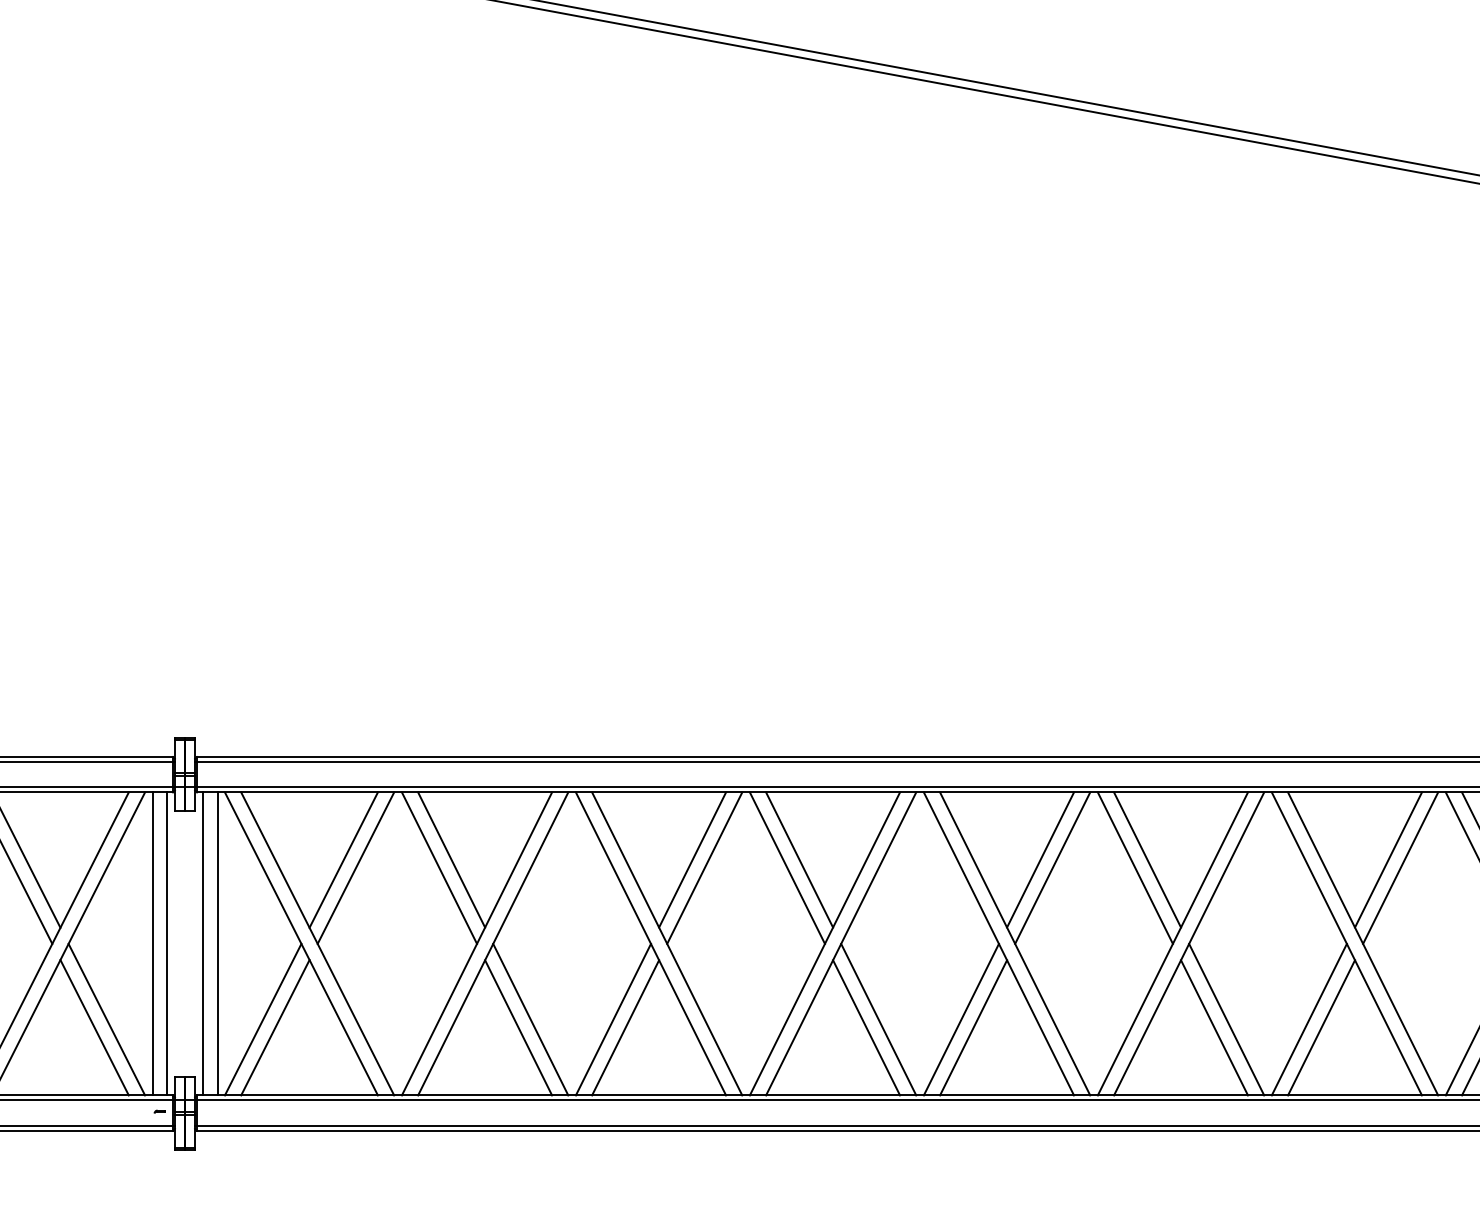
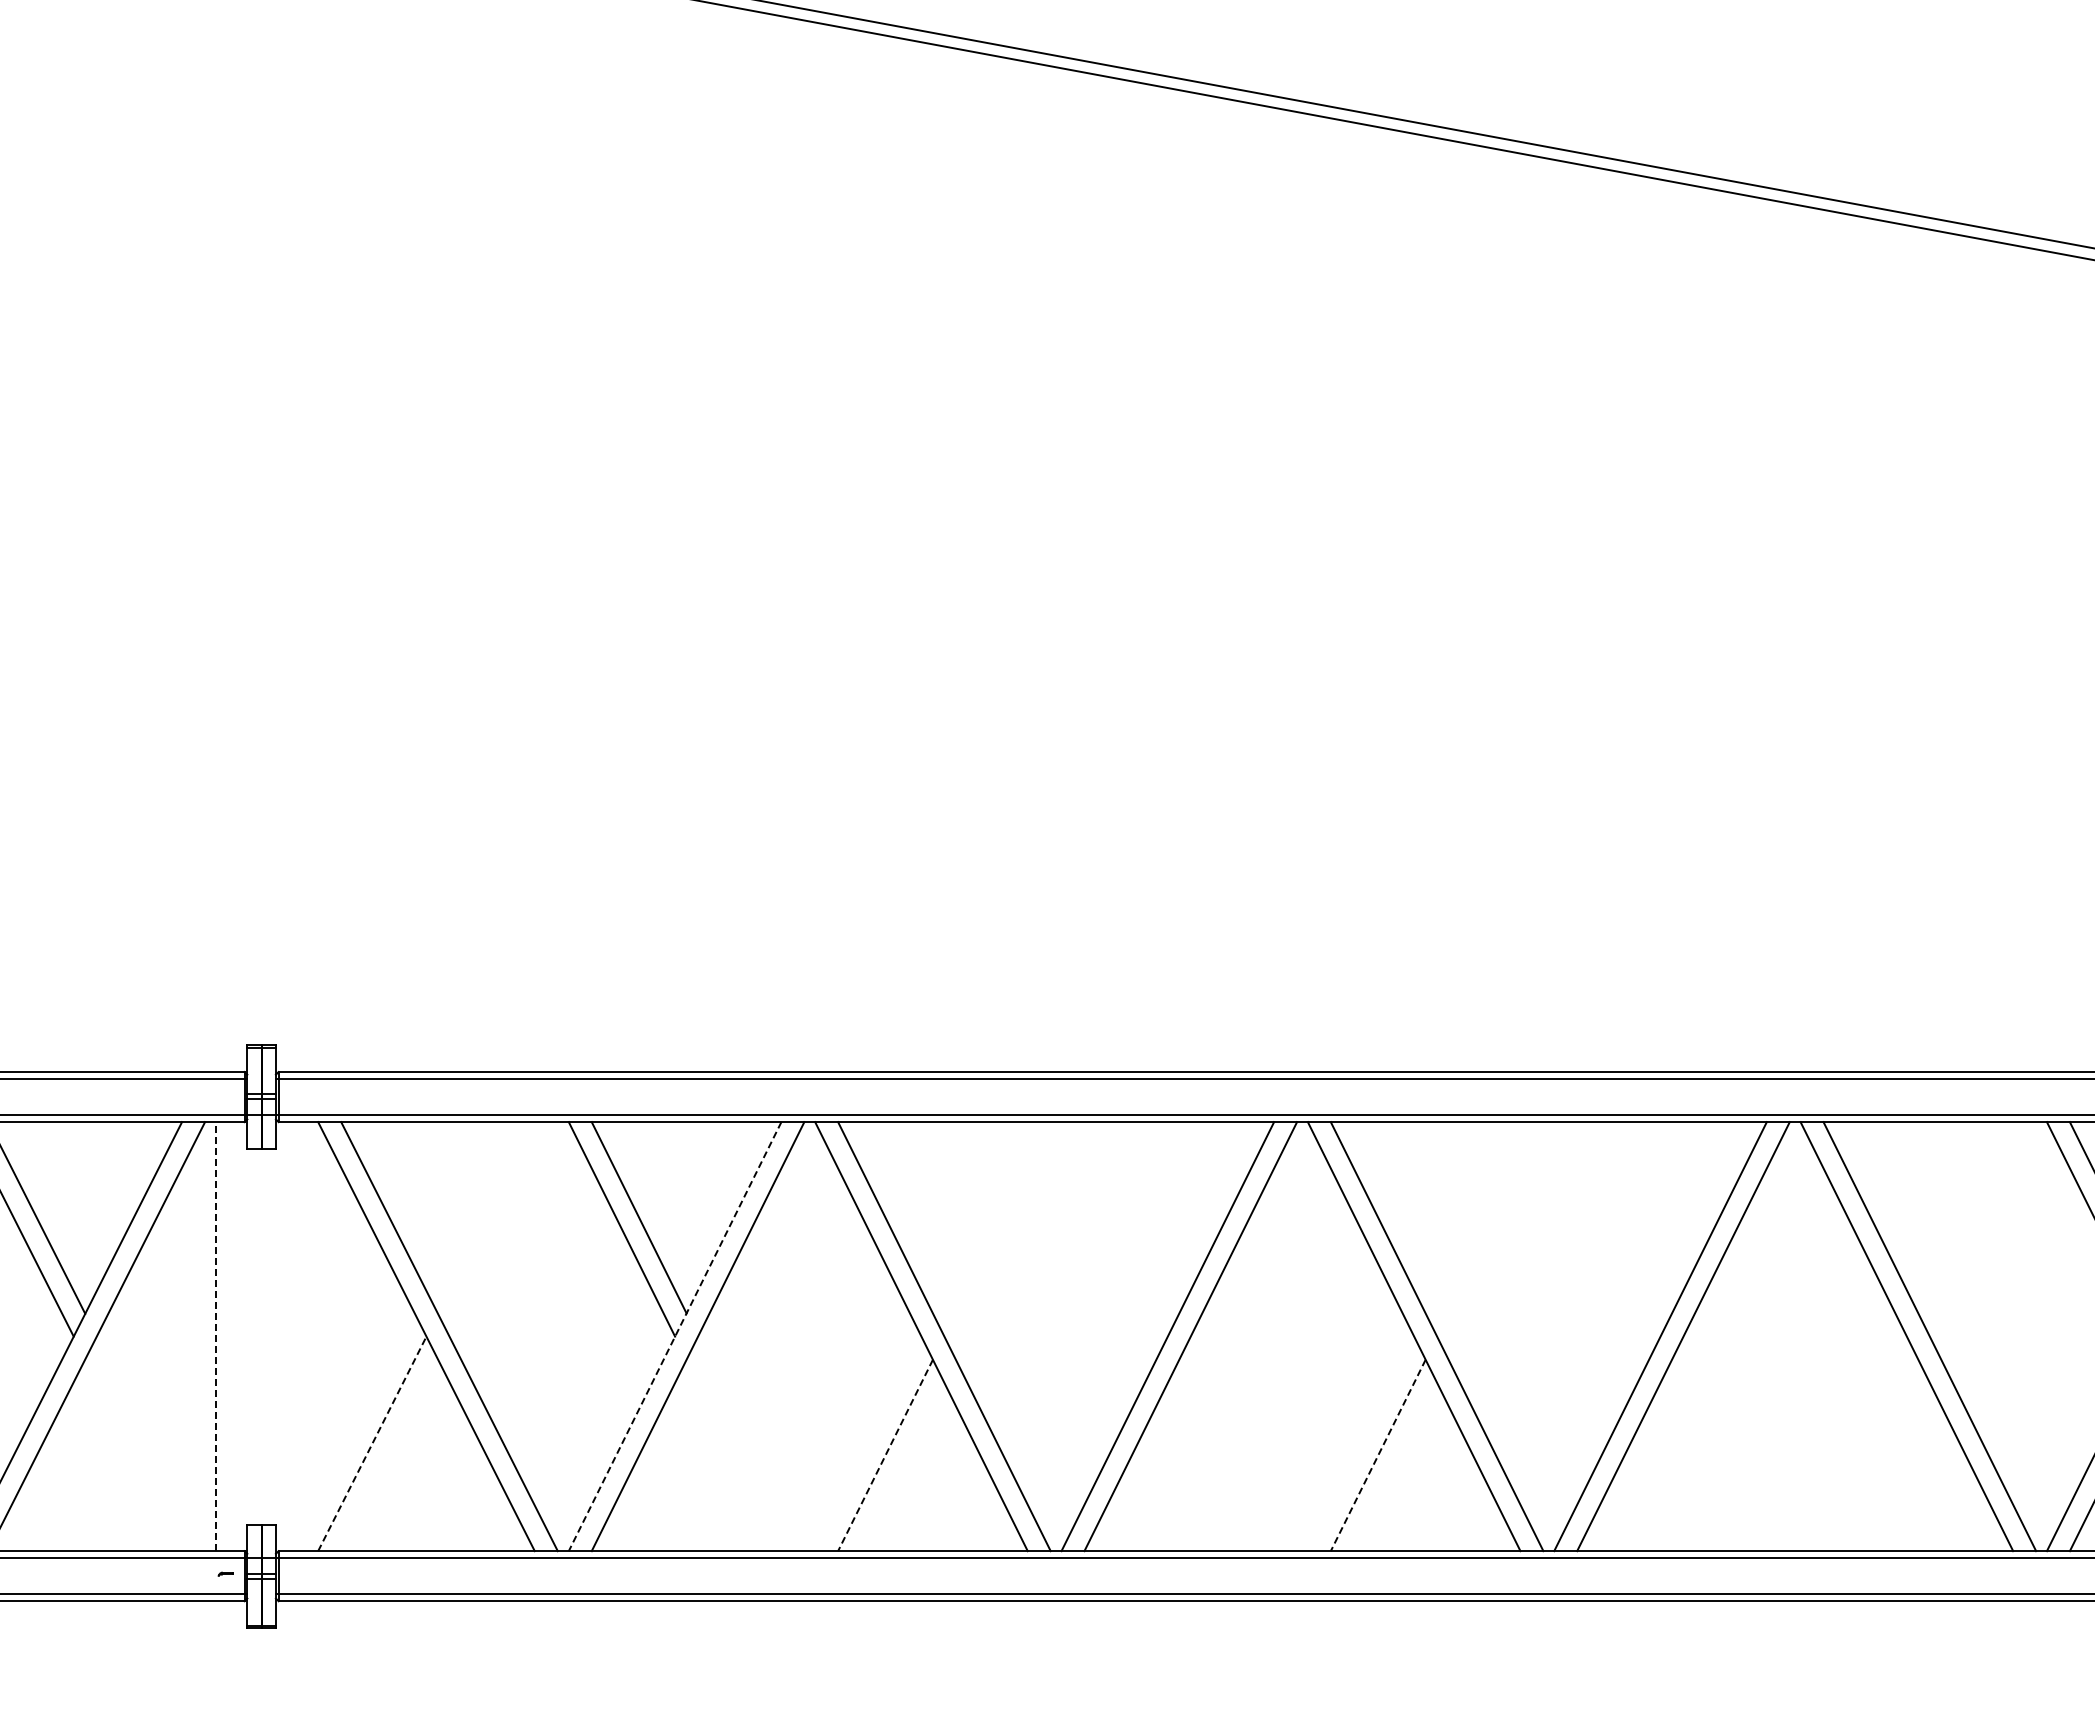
line: (343, 859) -> (486, 1217), removed
line: (691, 859) -> (979, 1217), removed
line: (799, 859) -> (1131, 1217), removed
line: (1040, 859) -> (1472, 1217), removed
line: (1147, 859) -> (1624, 1217), removed
line: (1388, 859) -> (1965, 1217), removed
line: (355, 868) -> (503, 1229), removed
line: (704, 868) -> (997, 1229), removed
line: (787, 868) -> (1114, 1229), removed
line: (1052, 868) -> (1490, 1229), removed
line: (1135, 868) -> (1607, 1229), removed
line: (1400, 868) -> (1982, 1229), removed
line: (152, 943) -> (215, 1336), solid -> dashed
line: (167, 943) -> (236, 1336), removed
line: (203, 943) -> (287, 1336), removed
line: (217, 943) -> (307, 1336), removed
line: (476, 944) -> (674, 1337), solid -> dashed
line: (106, 1019) -> (150, 1443), removed
line: (263, 1019) -> (372, 1443), solid -> dashed
line: (530, 1019) -> (751, 1443), removed
line: (613, 1019) -> (868, 1443), removed
line: (878, 1019) -> (1243, 1443), removed
line: (961, 1019) -> (1360, 1443), removed
line: (1226, 1019) -> (1736, 1443), removed
line: (1309, 1019) -> (1853, 1443), removed
line: (94, 1027) -> (133, 1455), removed
line: (275, 1027) -> (389, 1455), removed
line: (518, 1027) -> (733, 1455), removed
line: (625, 1027) -> (885, 1455), solid -> dashed
line: (866, 1027) -> (1226, 1455), removed
line: (973, 1027) -> (1378, 1455), solid -> dashed
line: (1214, 1027) -> (1719, 1455), removed
line: (1321, 1027) -> (1870, 1455), removed

